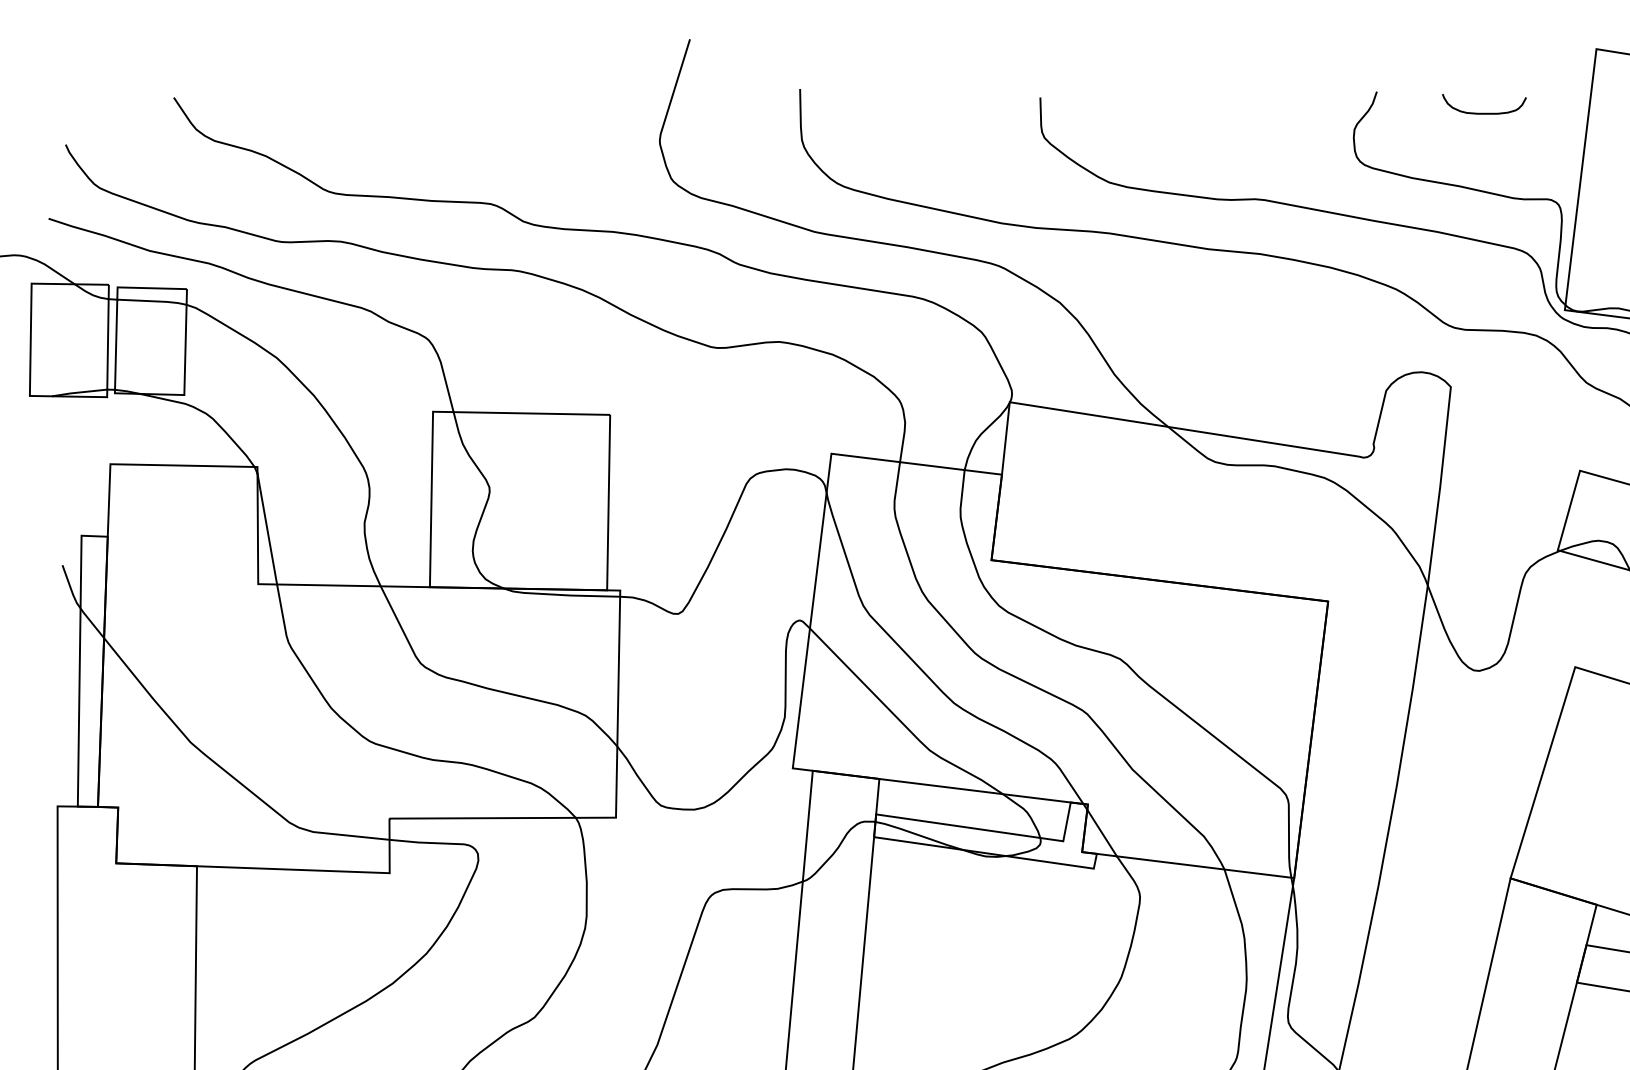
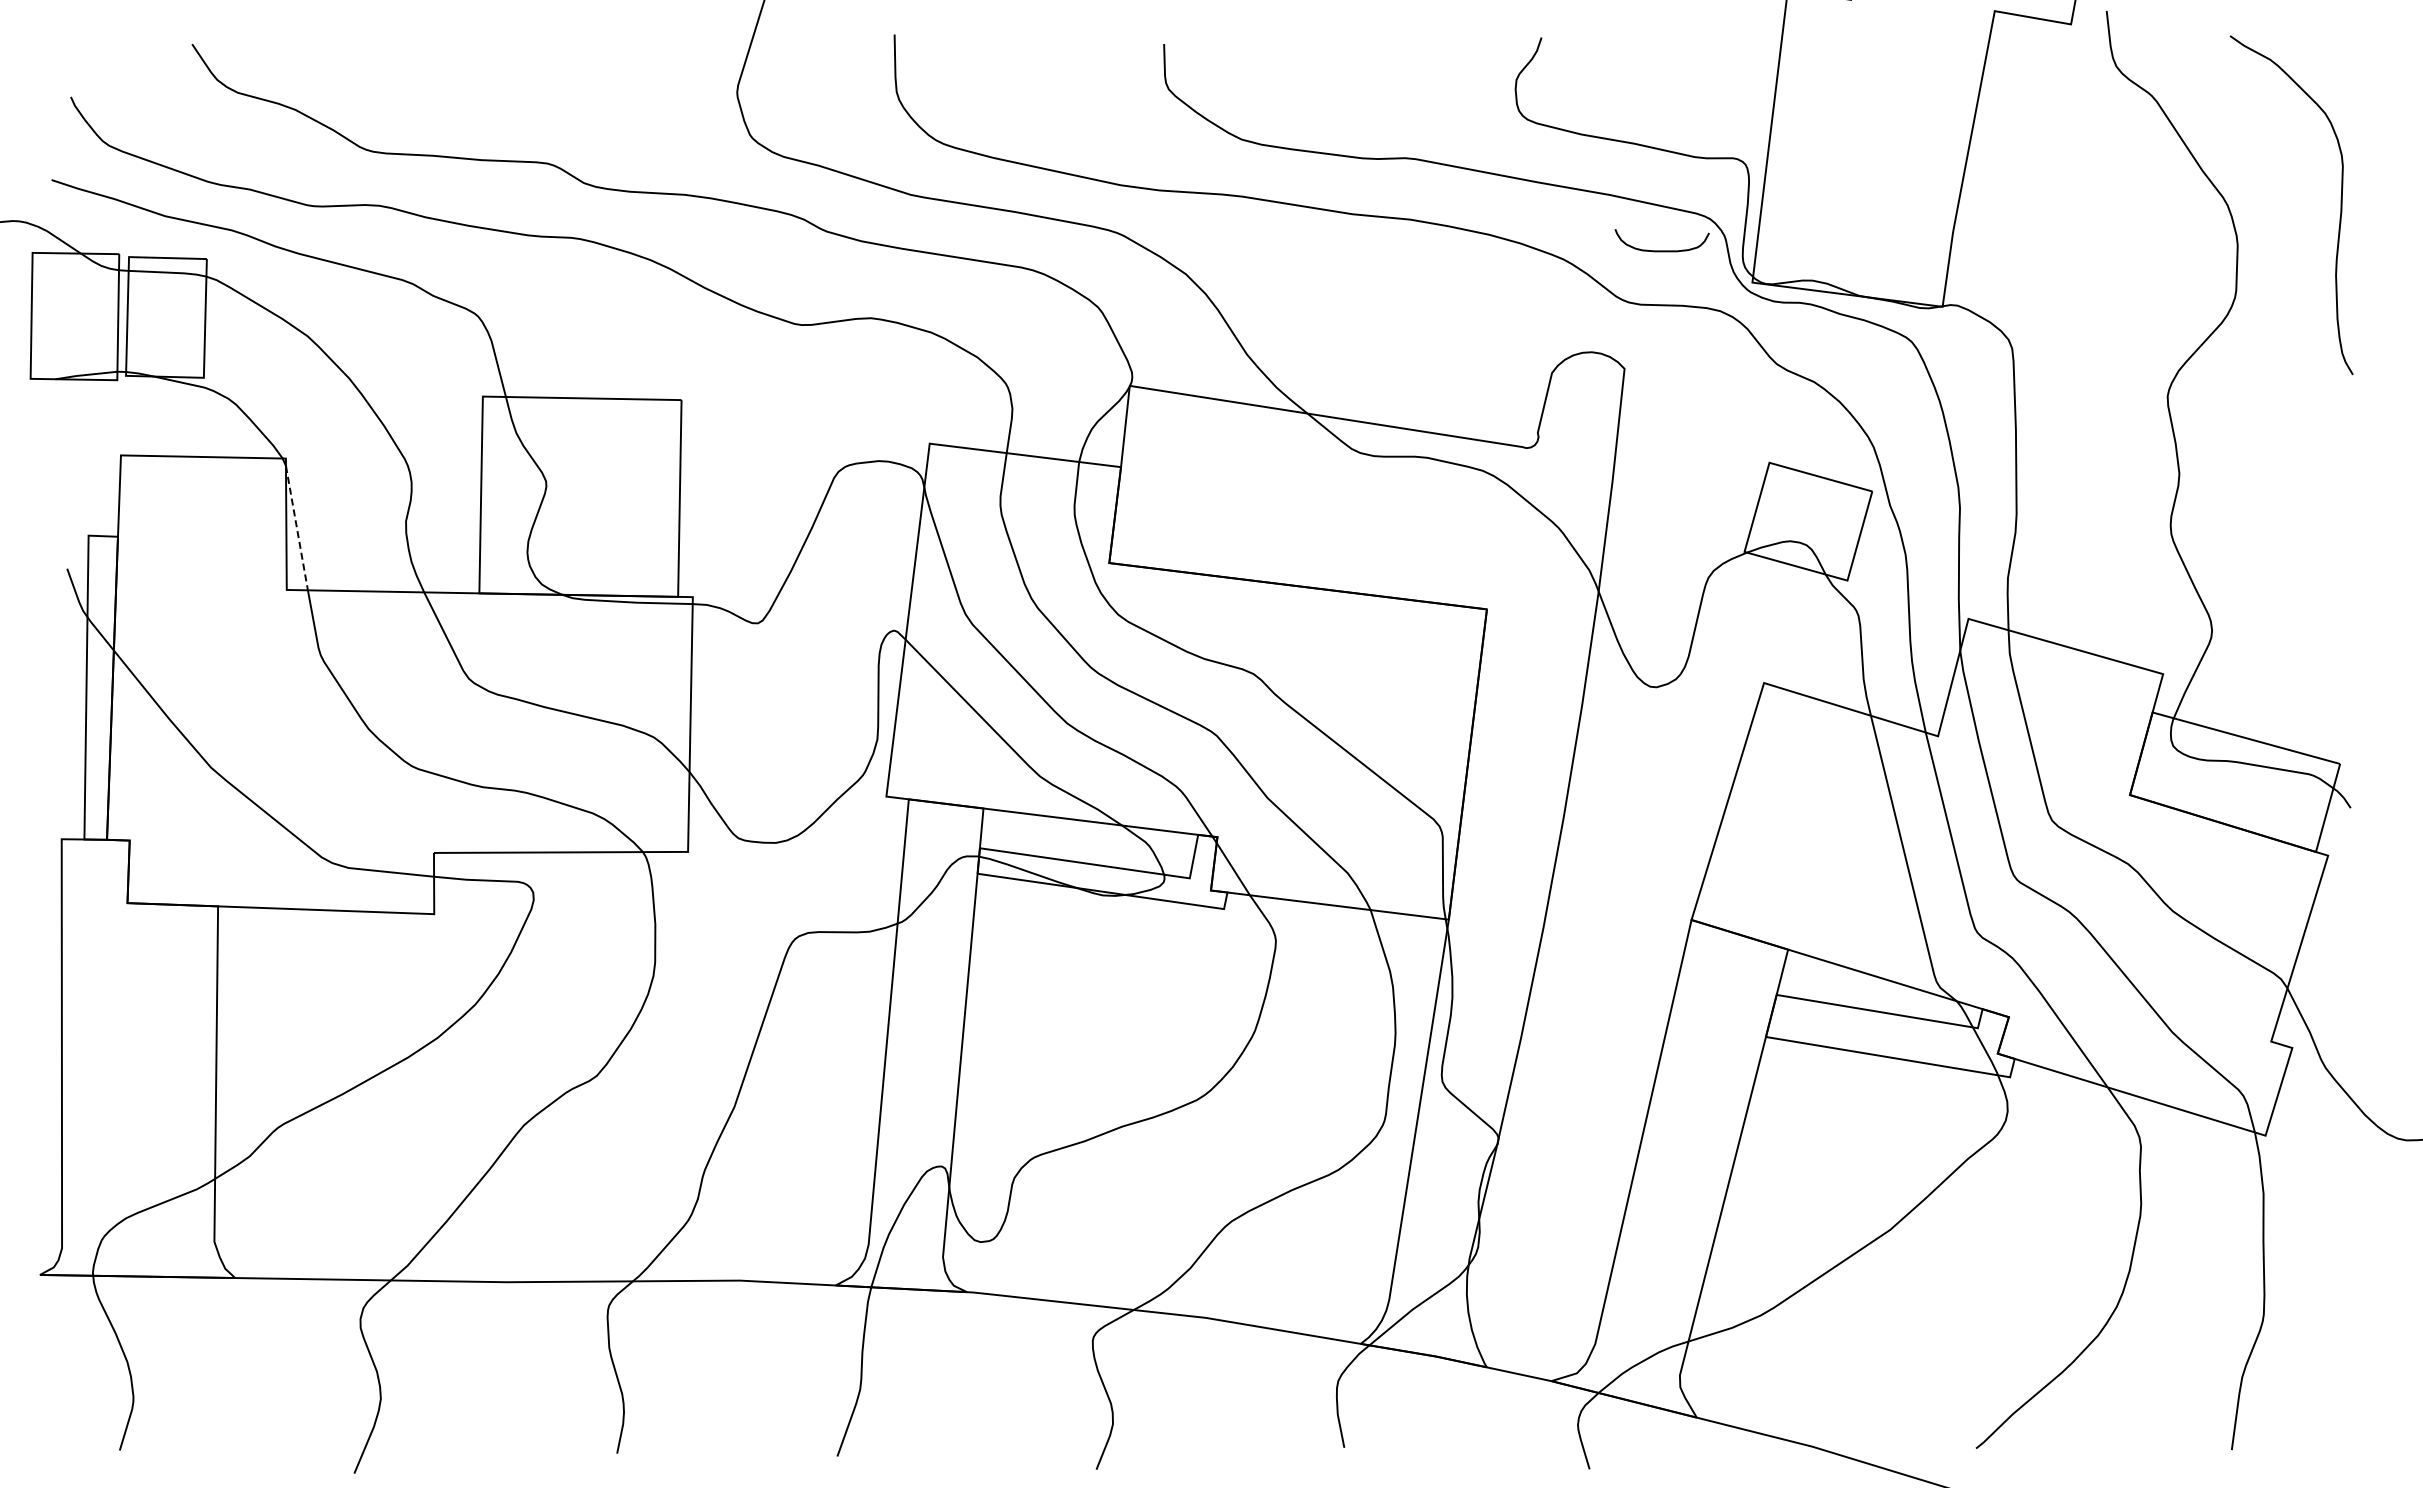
curve: (1483, 113) -> (1661, 250), moved
line: (267, 529) -> (297, 528), solid -> dashed

